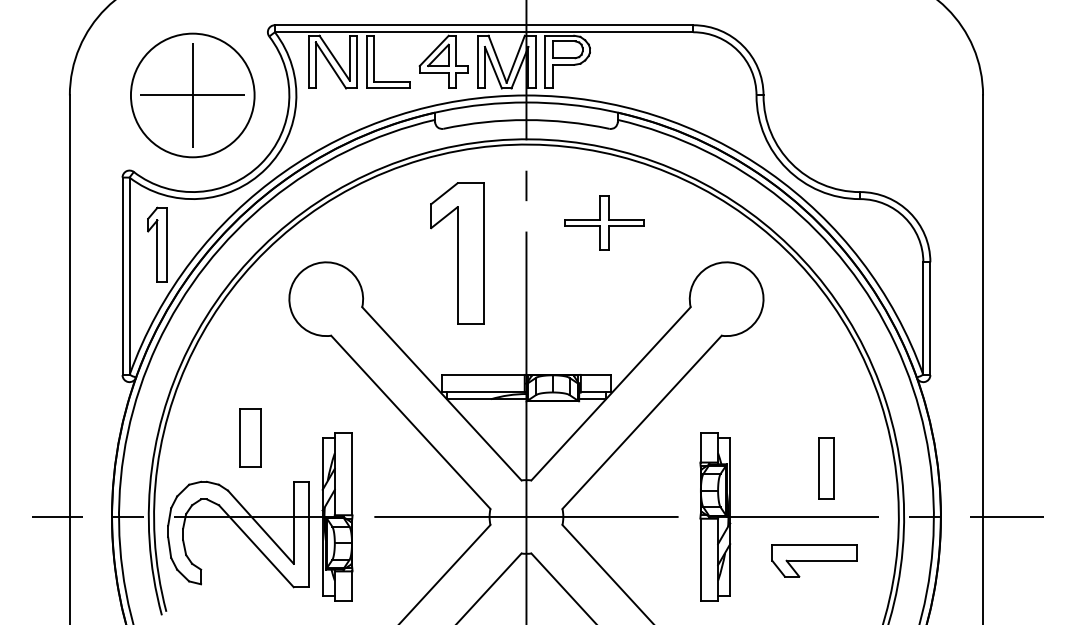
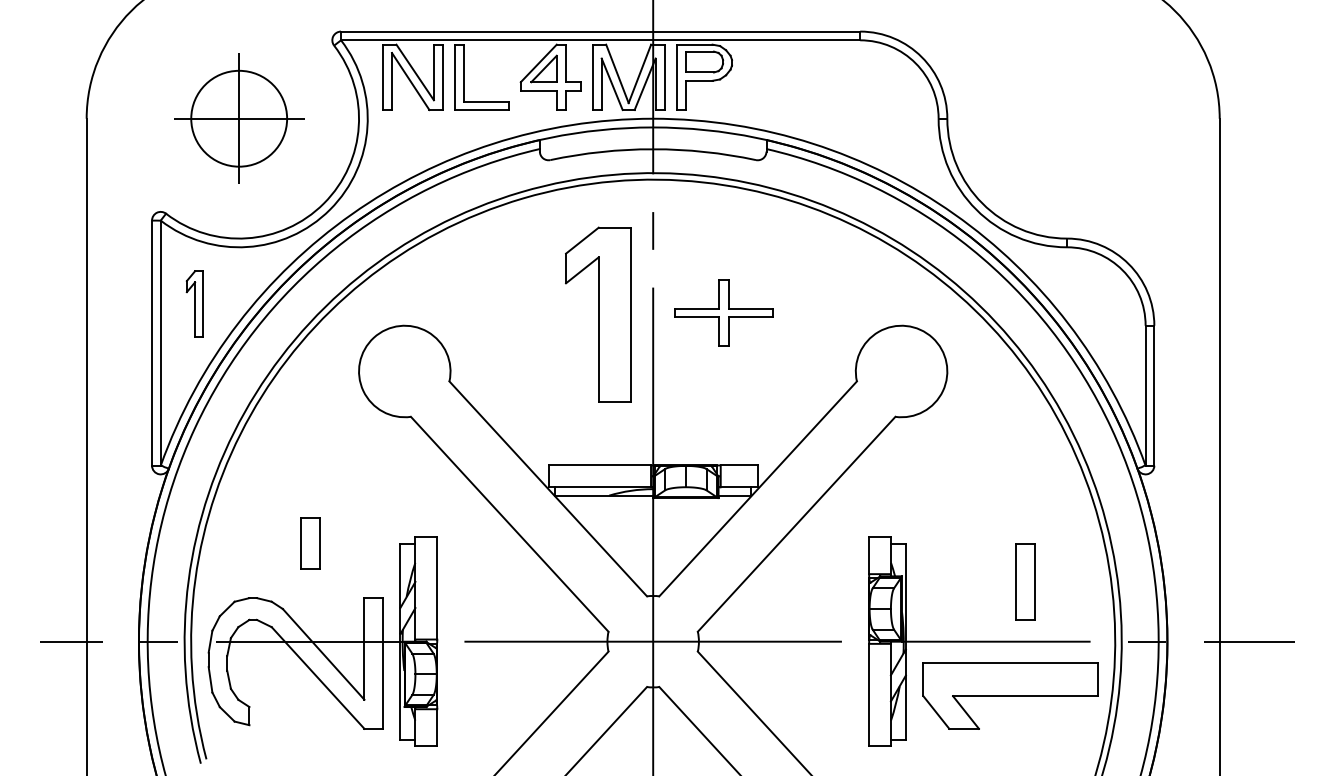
circle: (193, 95) -> (239, 118), size x0.62
part: (604, 222) -> (723, 312), moved
part: (156, 244) -> (194, 303), size x0.71
part: (457, 253) -> (598, 314), moved
part: (250, 437) -> (310, 543), size x0.71
part: (814, 560) -> (1010, 695), size x1.67

